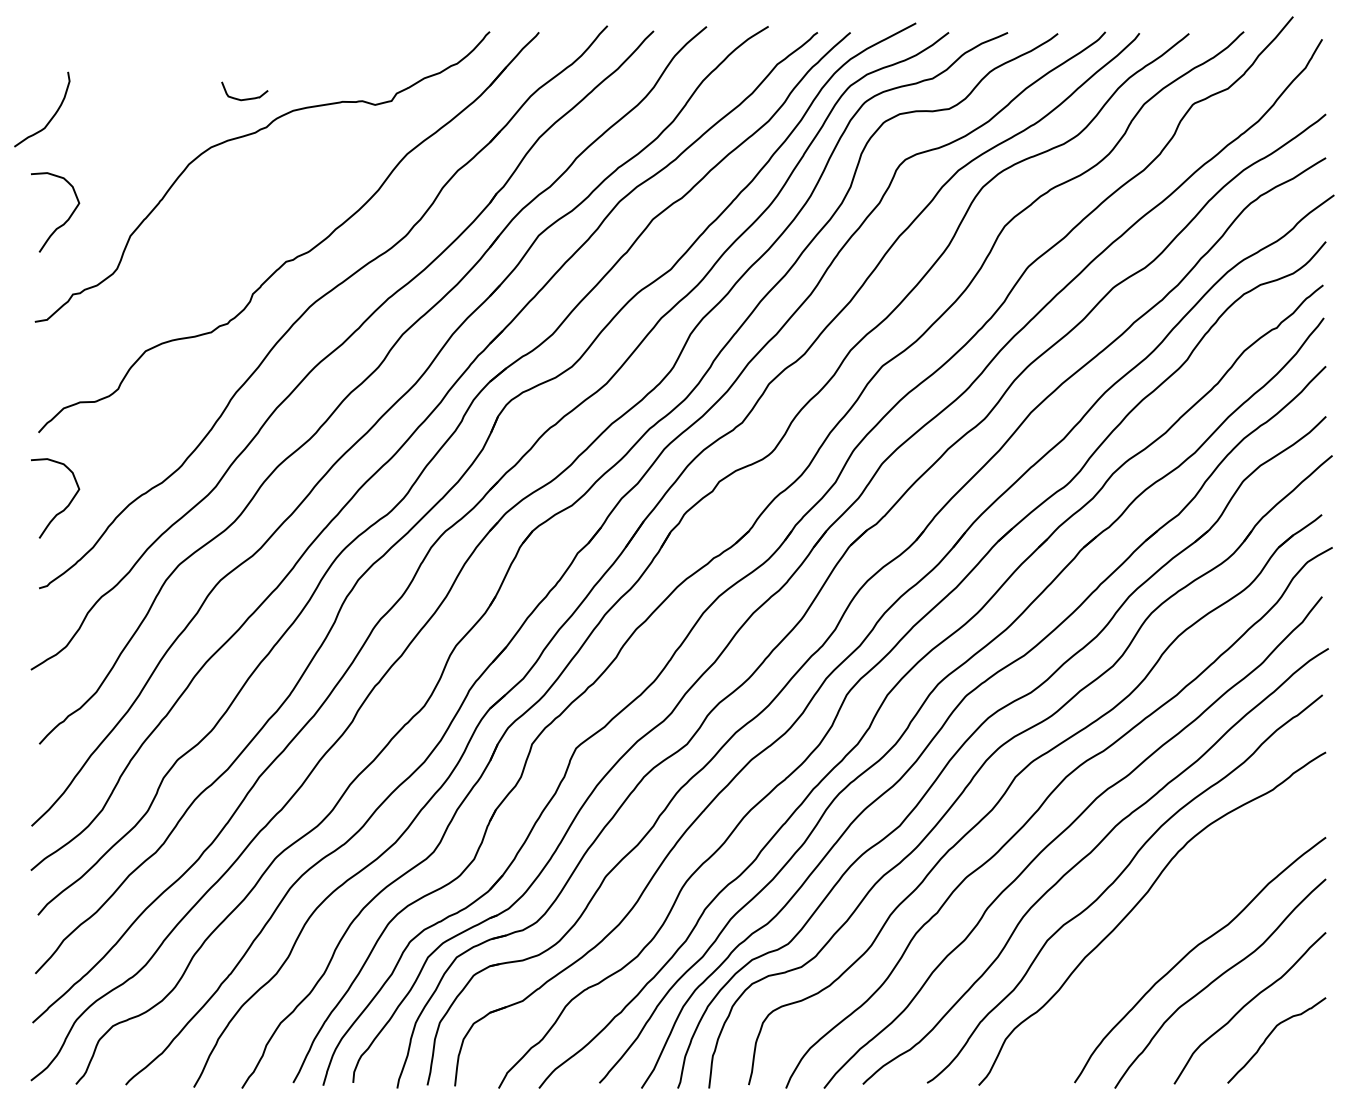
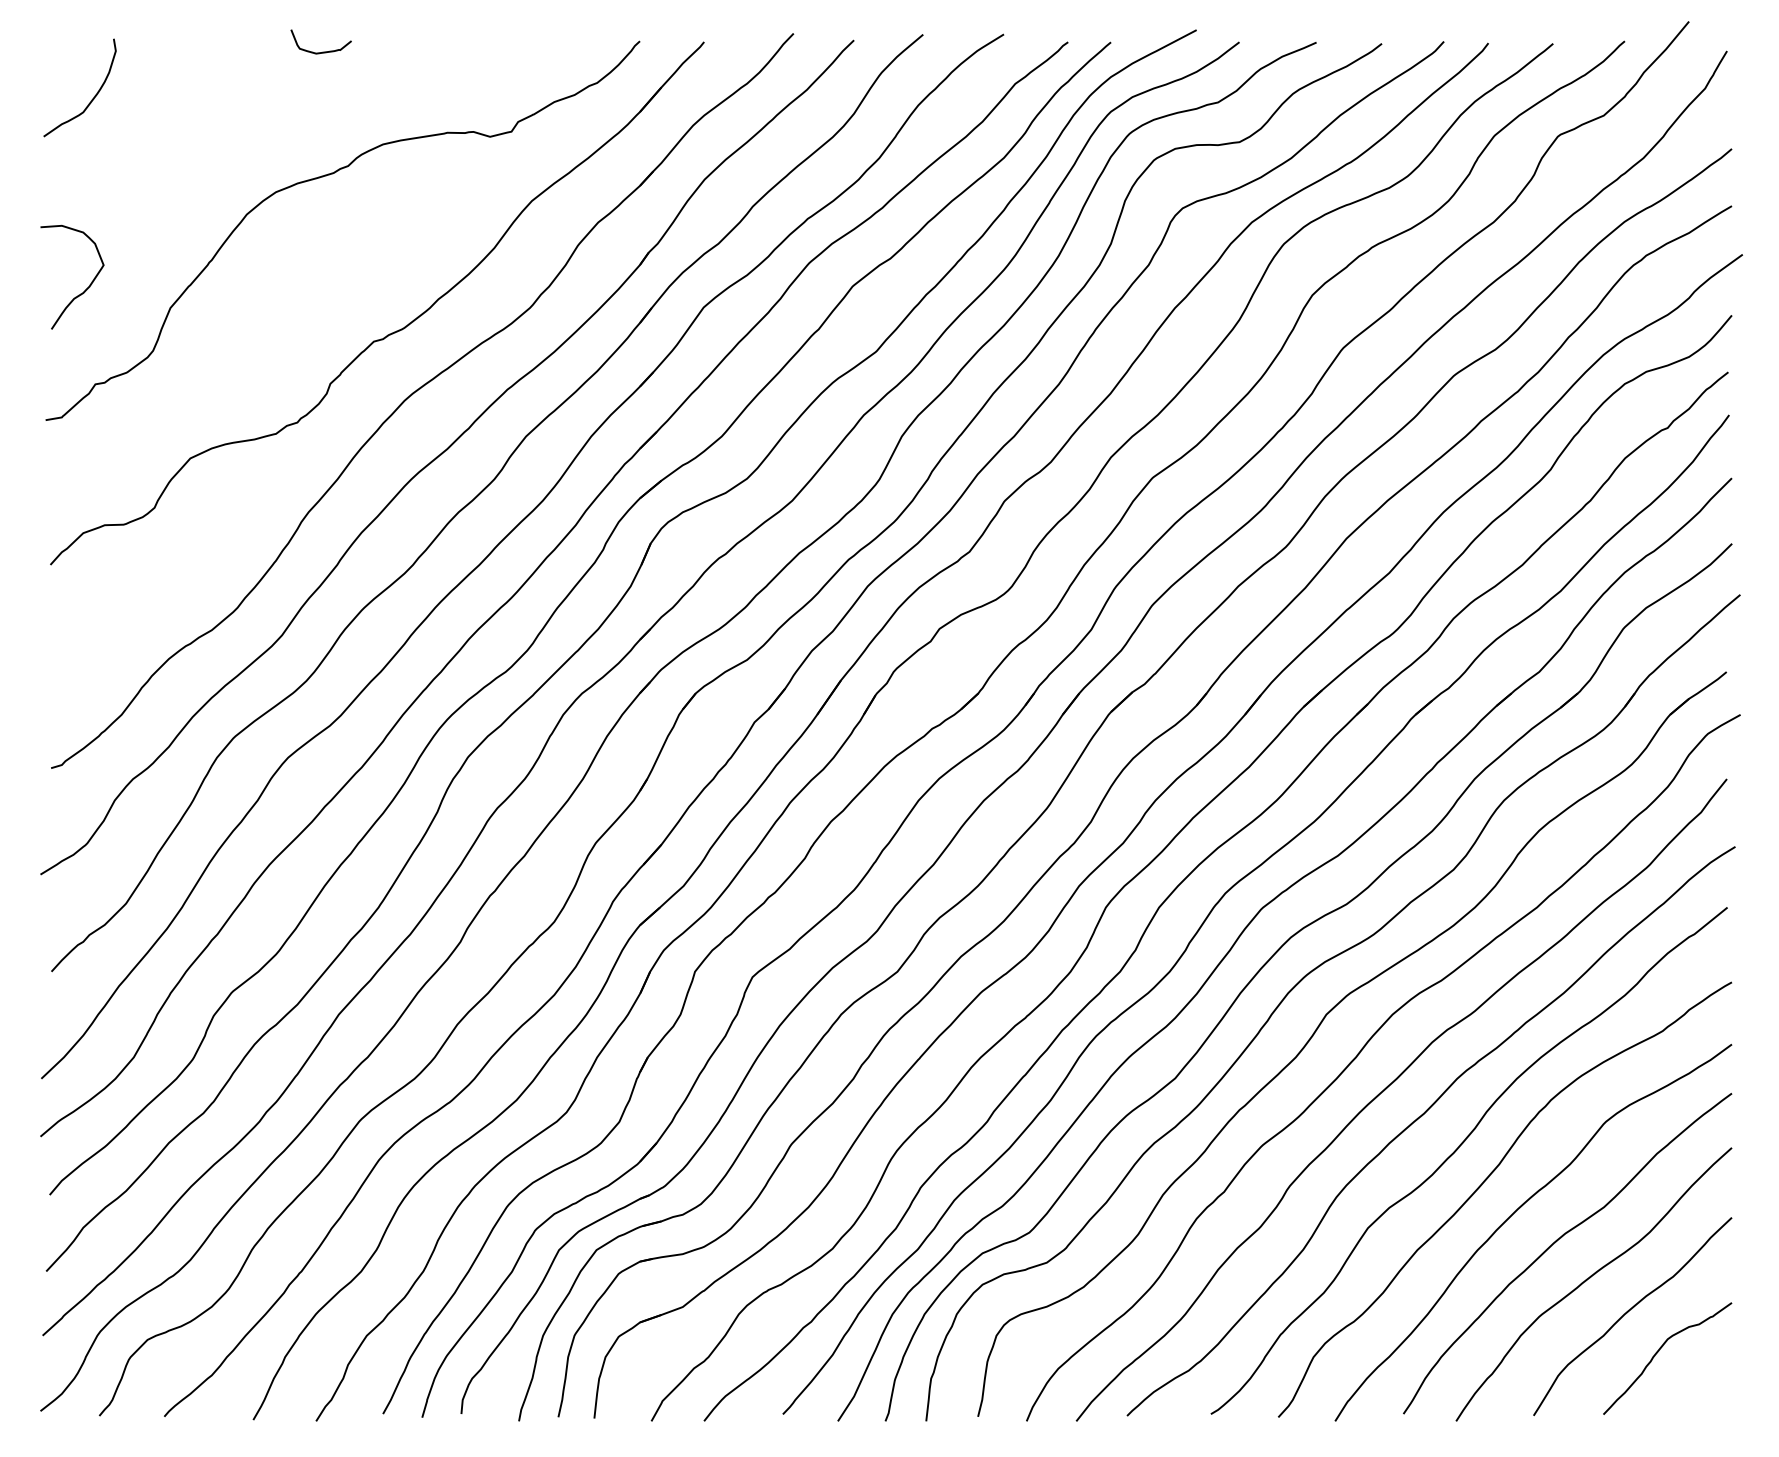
curve: (244, 98) -> (320, 51), moved
curve: (51, 117) -> (92, 98), moved
curve: (61, 510) -> (80, 666), removed
curve: (1160, 929) -> (1515, 1213), added

